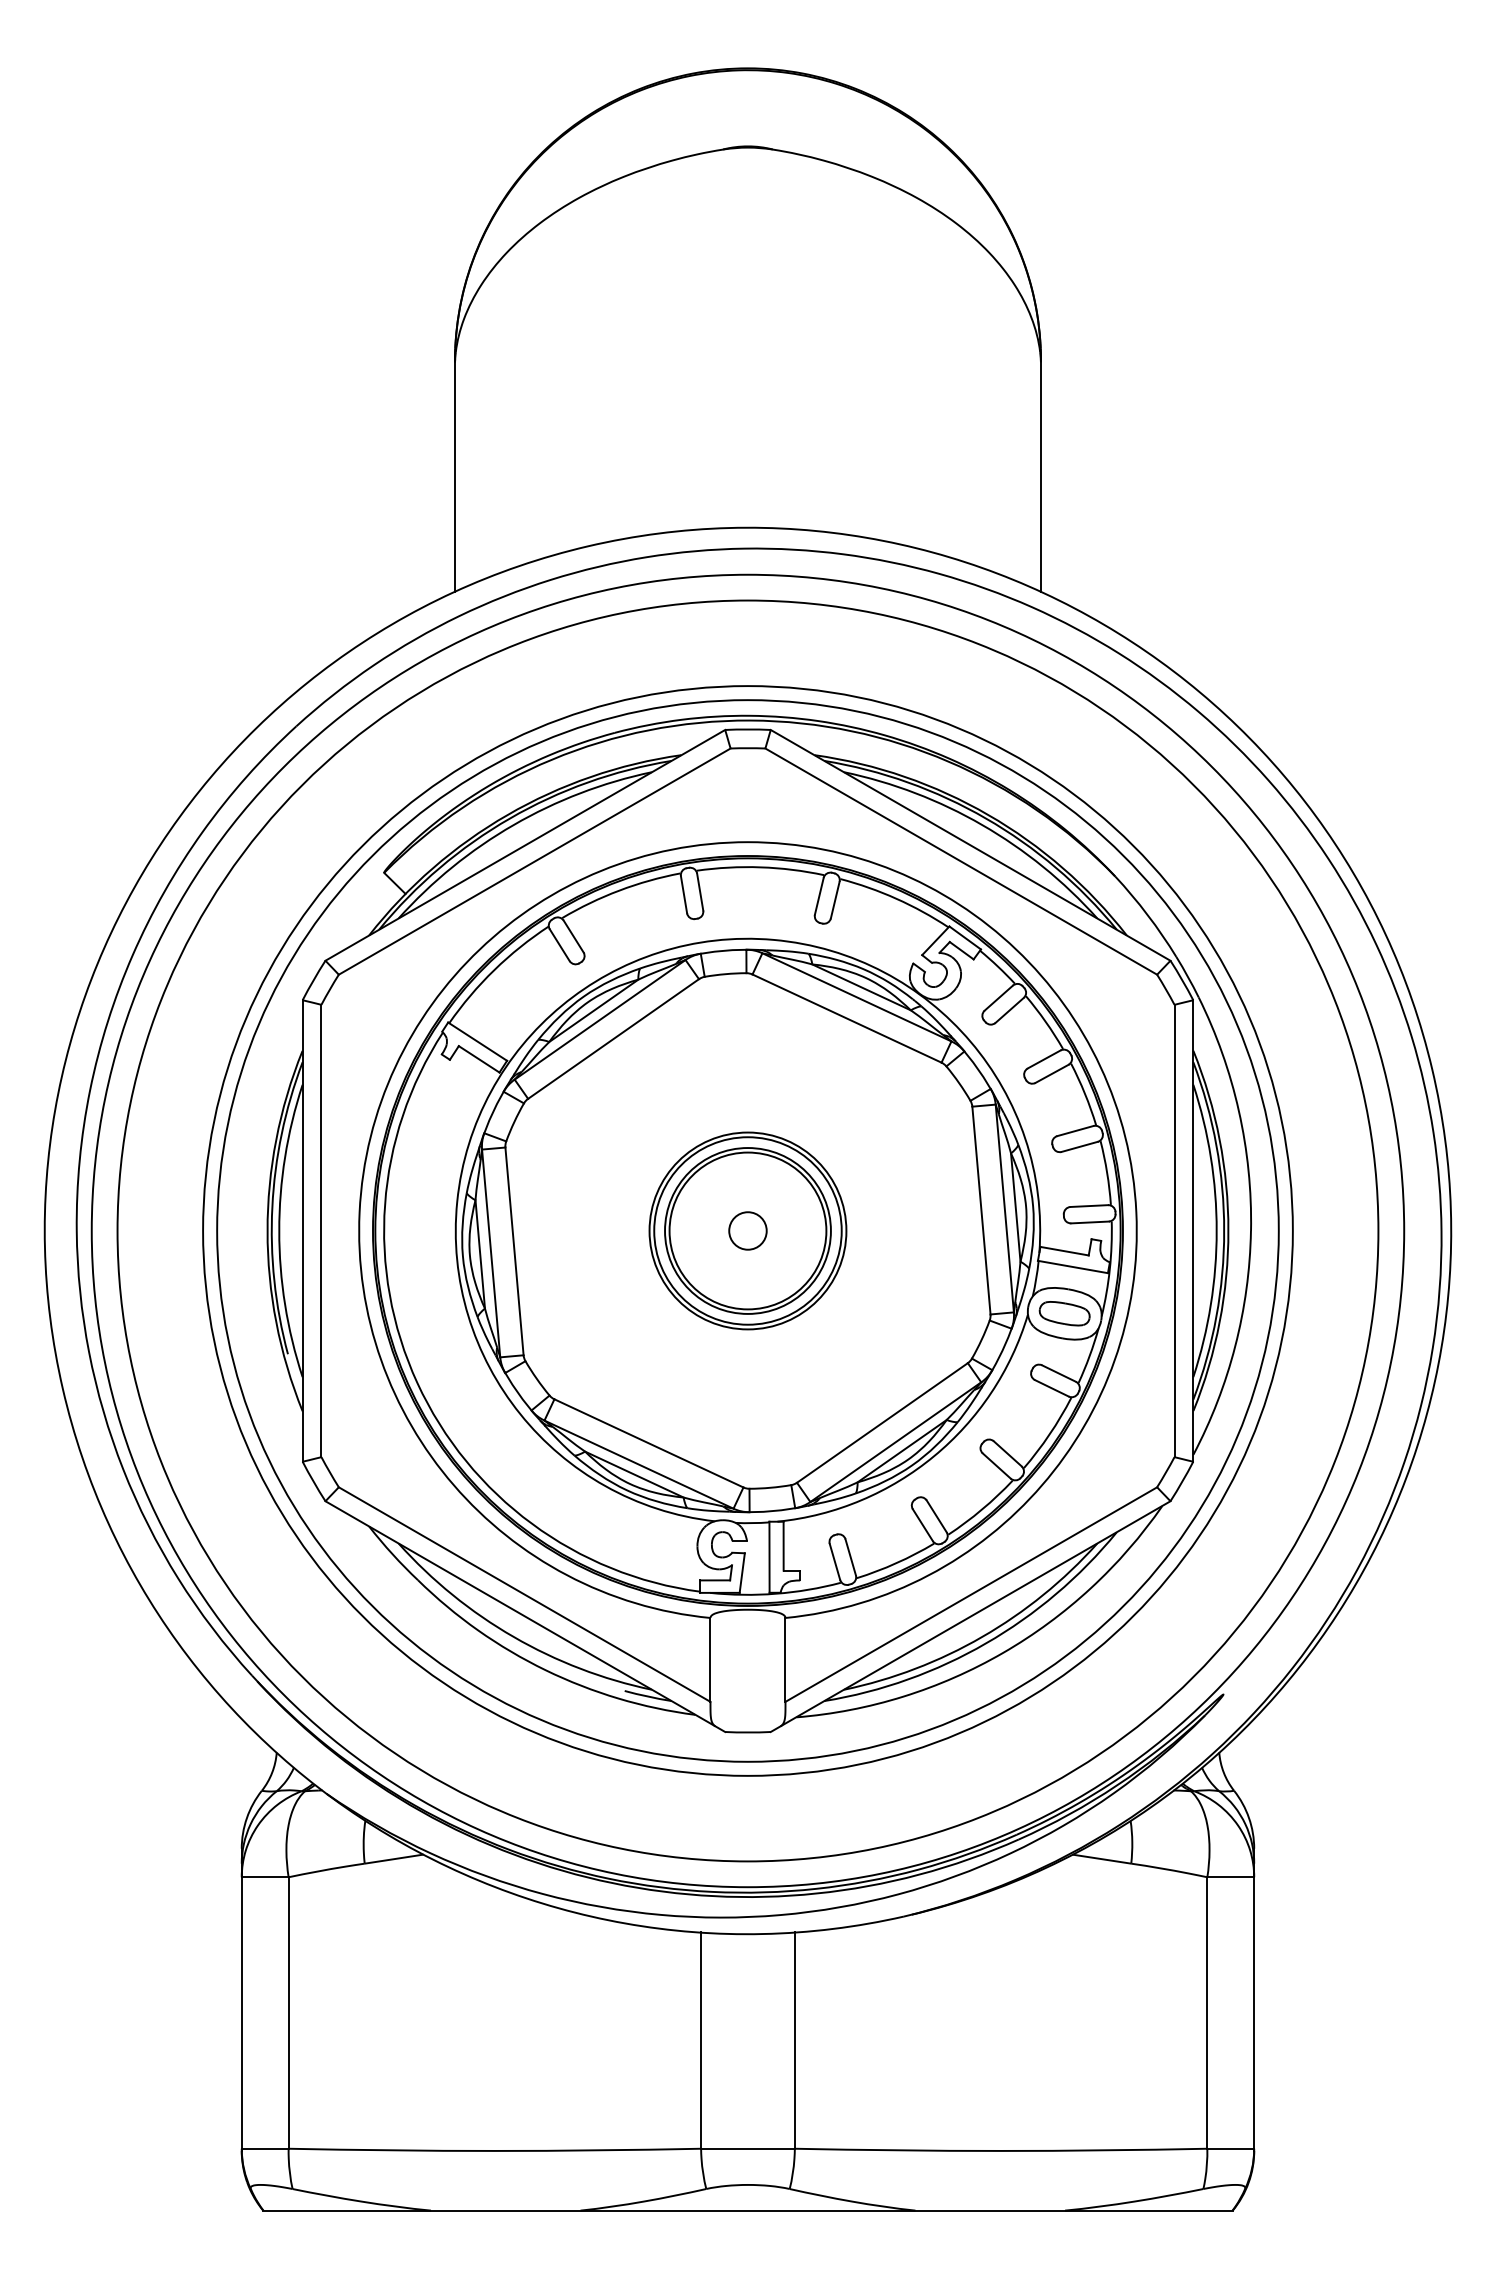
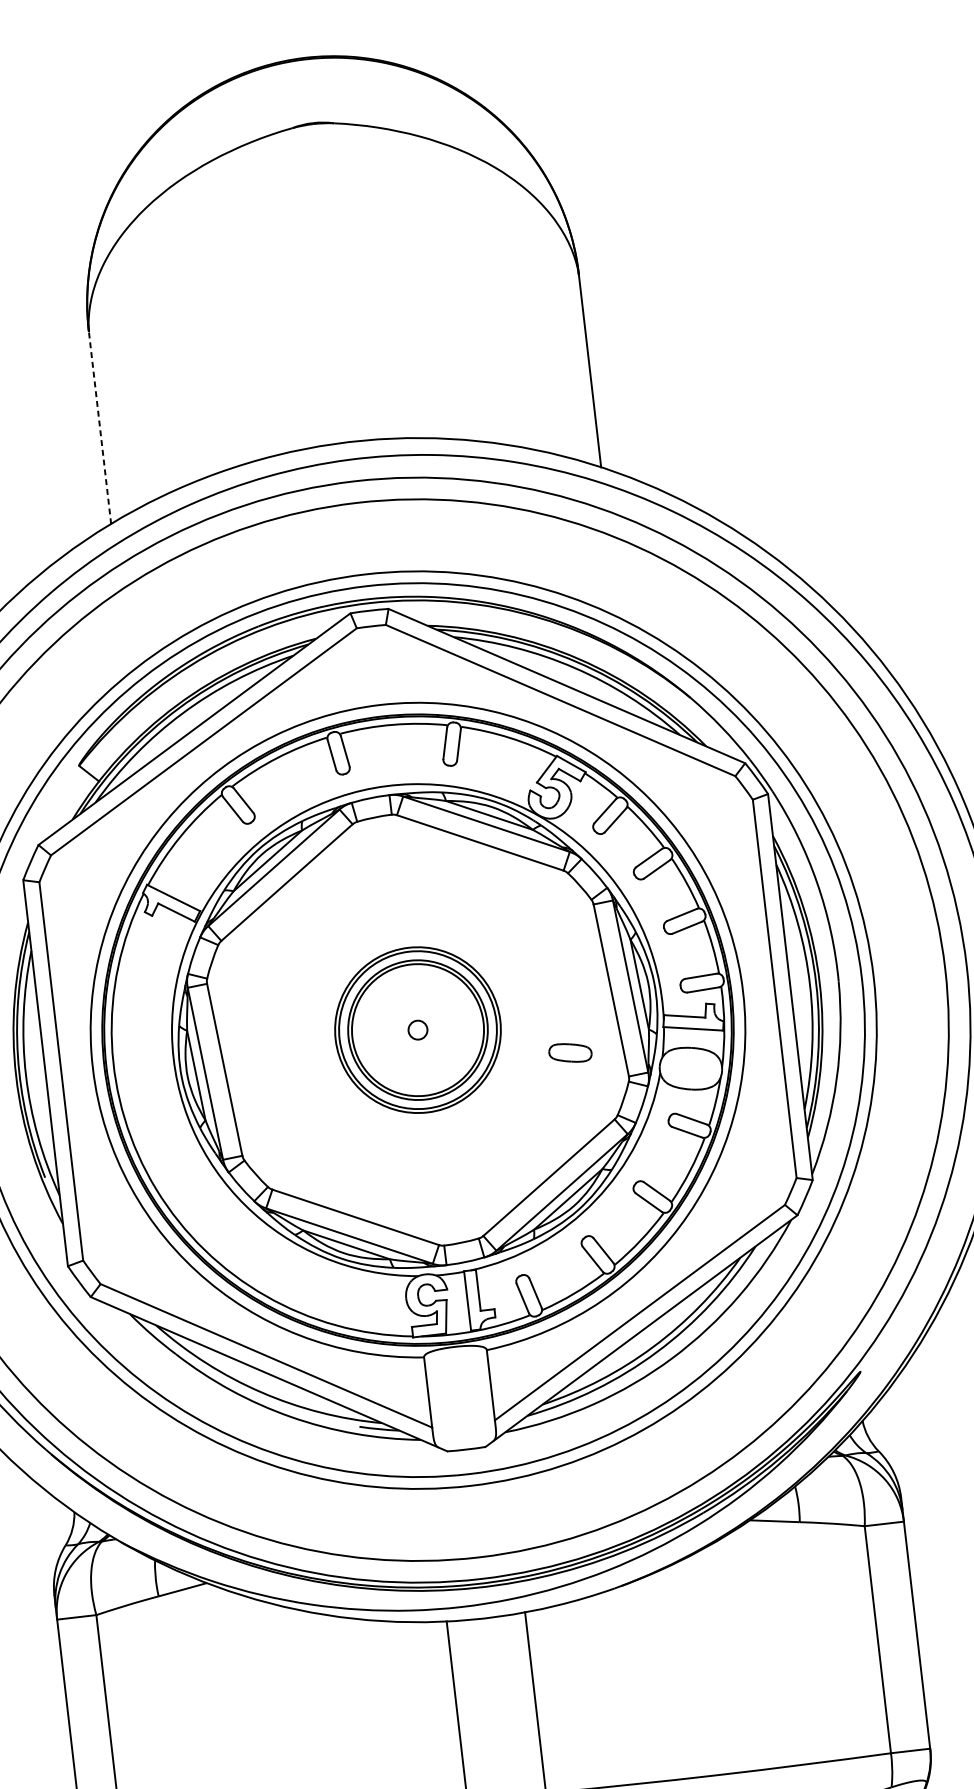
line: (455, 476) -> (100, 427), solid -> dashed
circle: (747, 1230) -> (417, 1029), size x0.6
part: (1064, 1313) -> (570, 1052), moved

